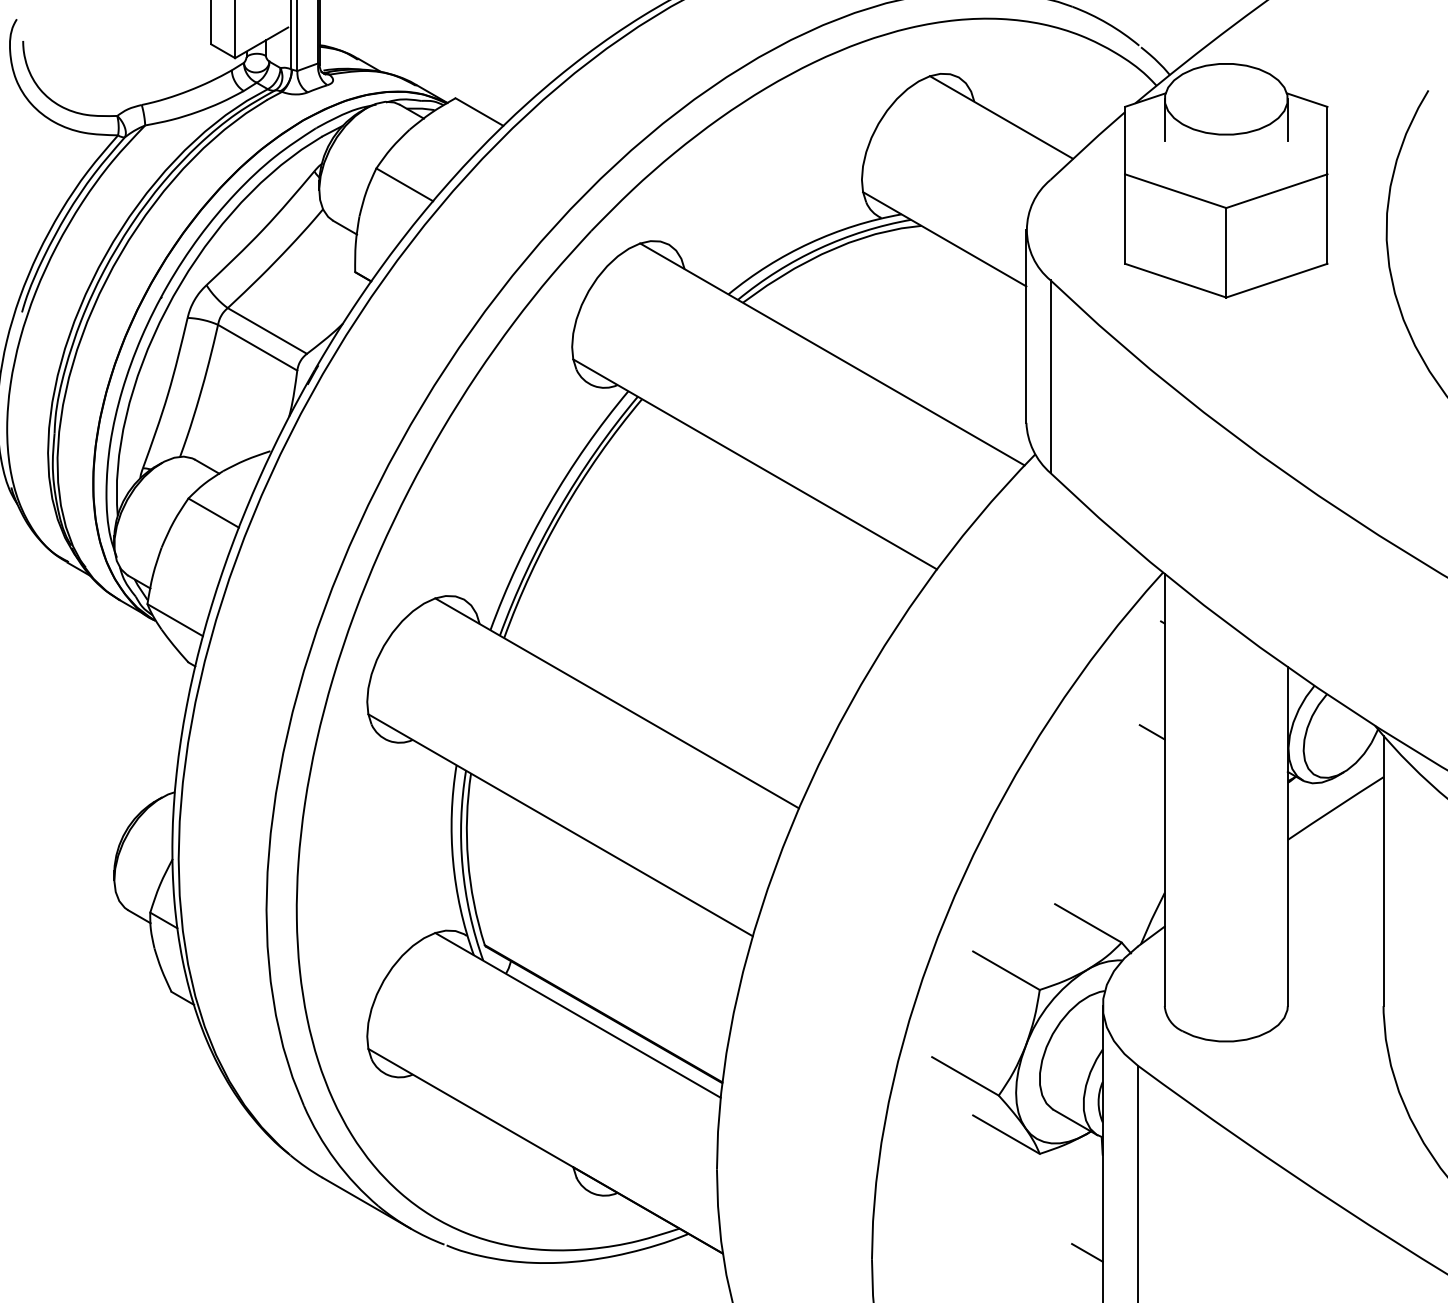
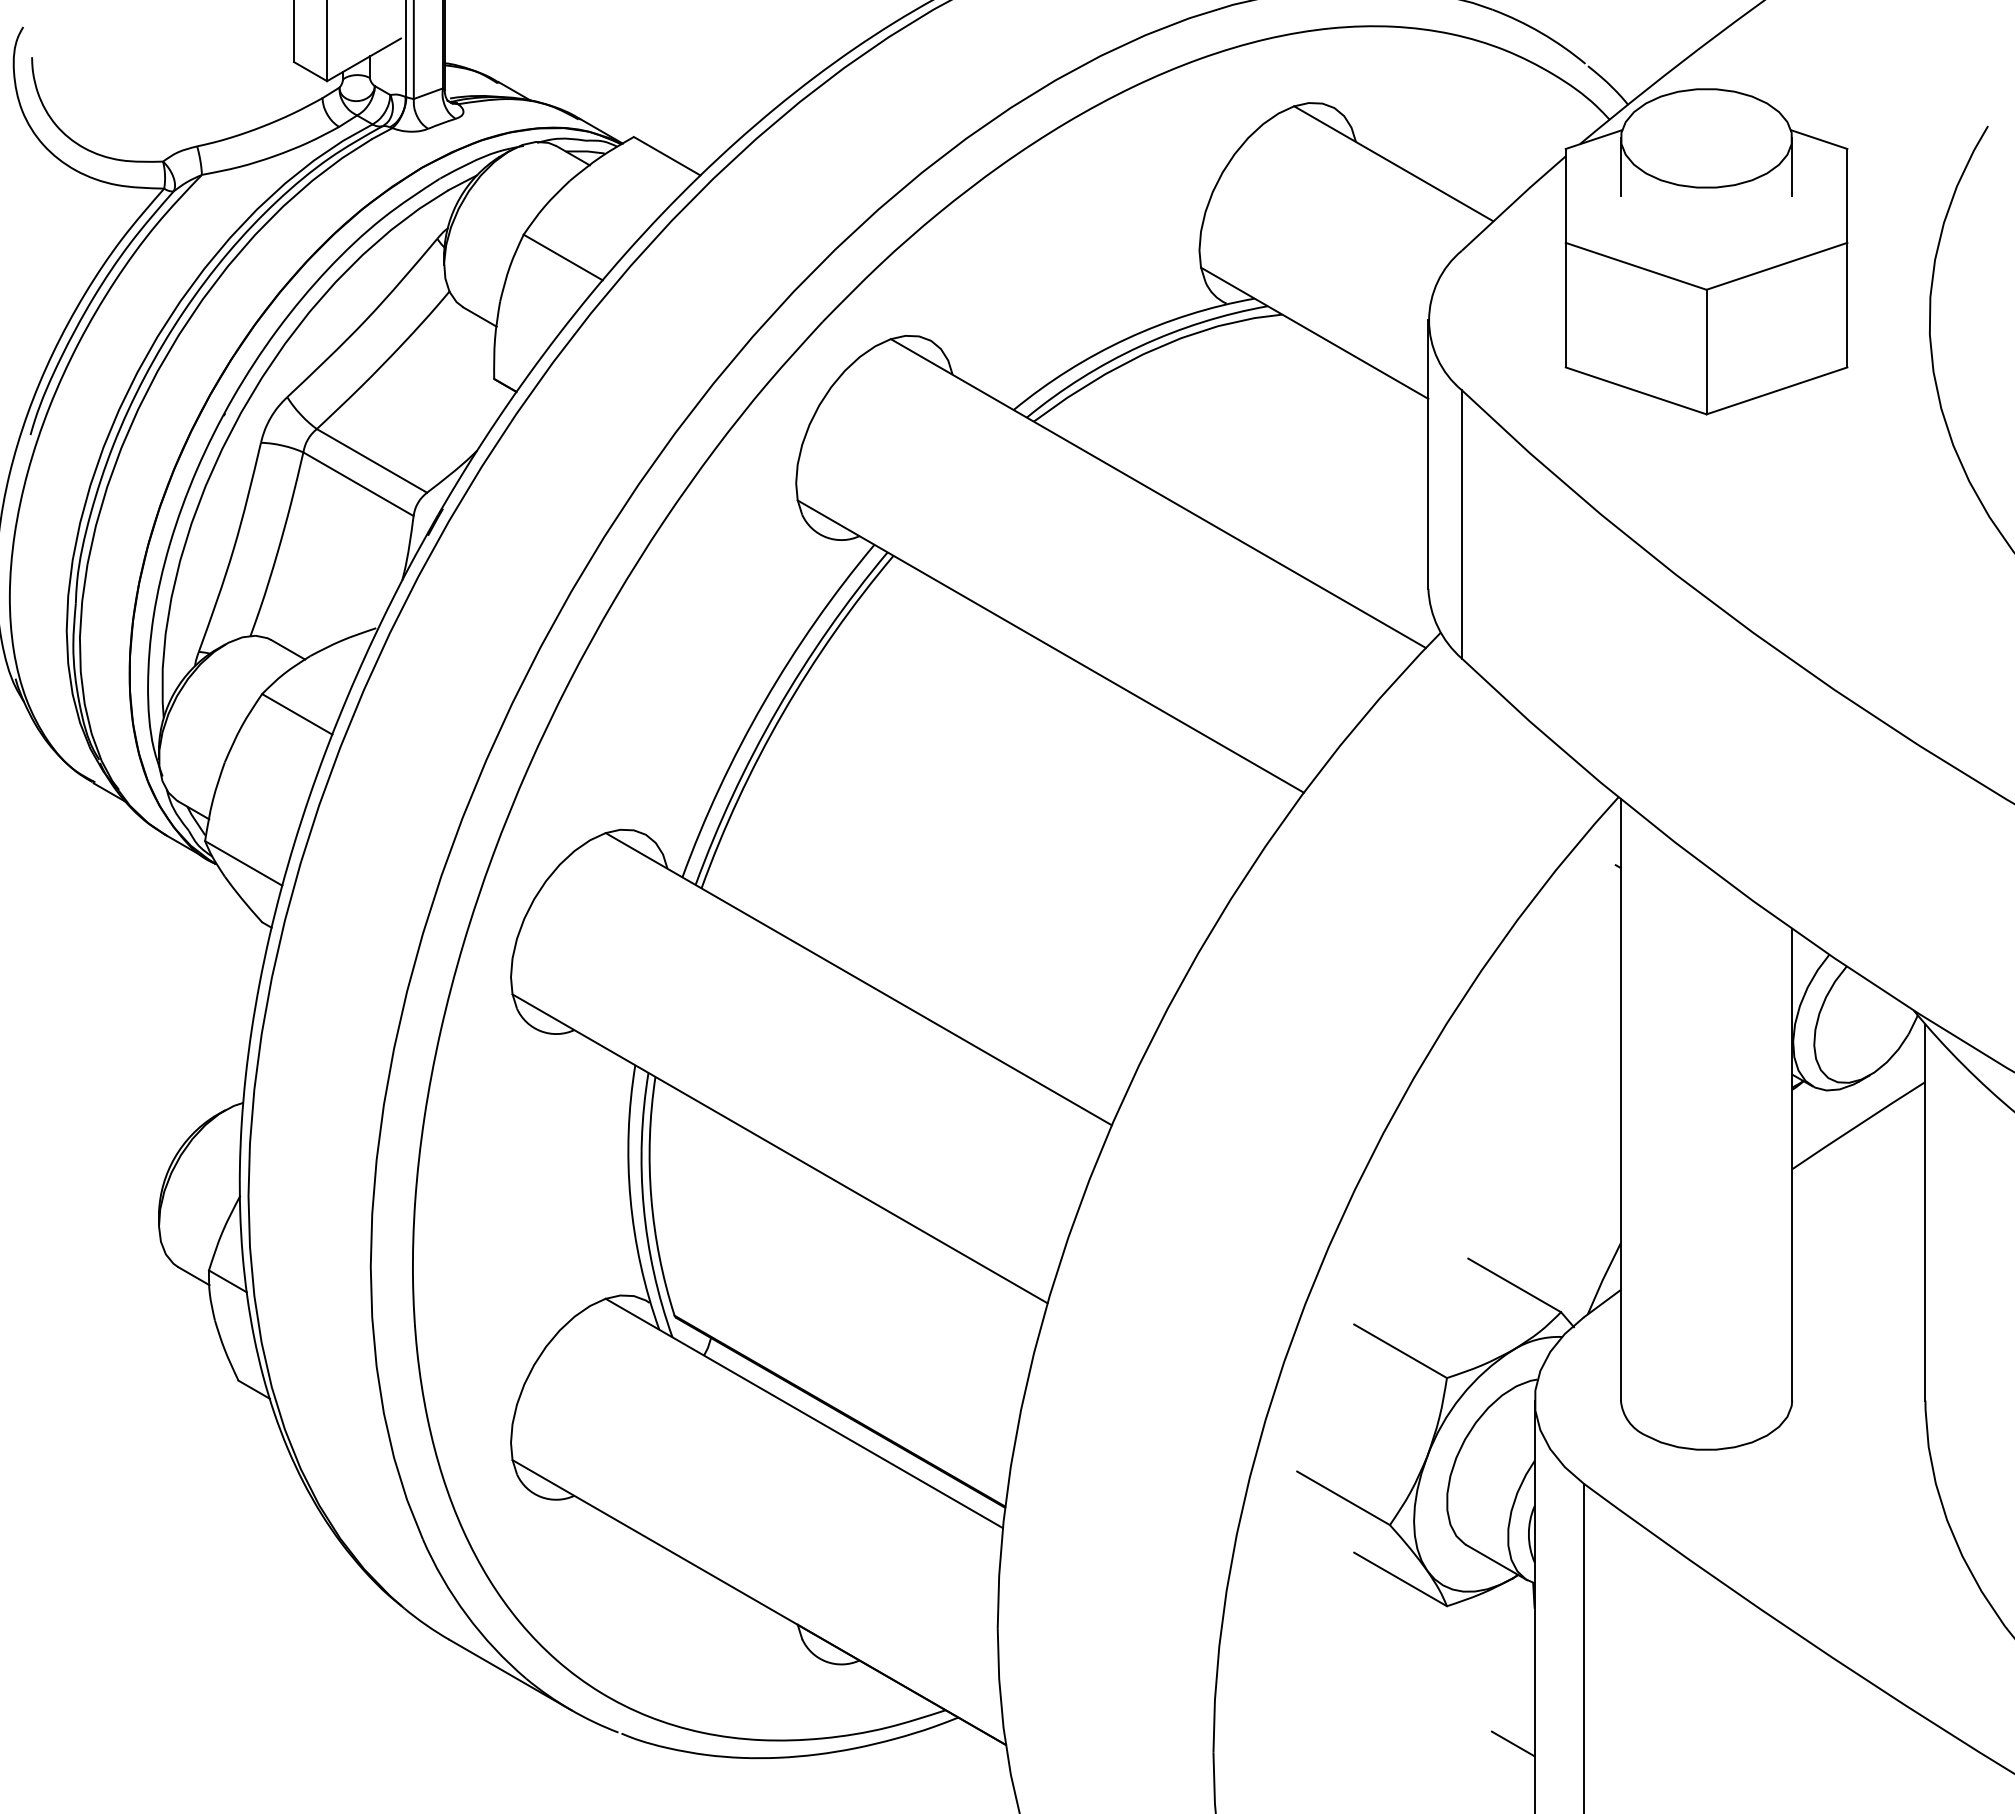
line: (1152, 732) -> (1603, 1019), removed

